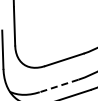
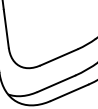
line: (59, 86) -> (56, 84), dashed -> solid

